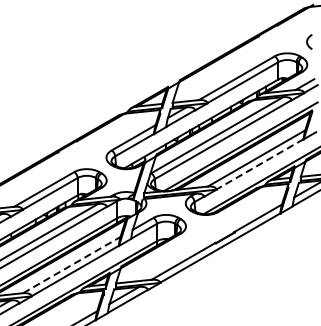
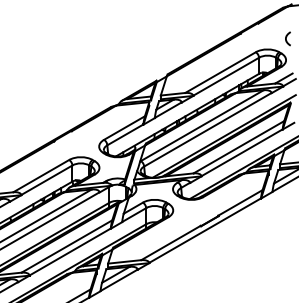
line: (260, 164) -> (242, 152), dashed -> solid
line: (72, 265) -> (67, 246), dashed -> solid

